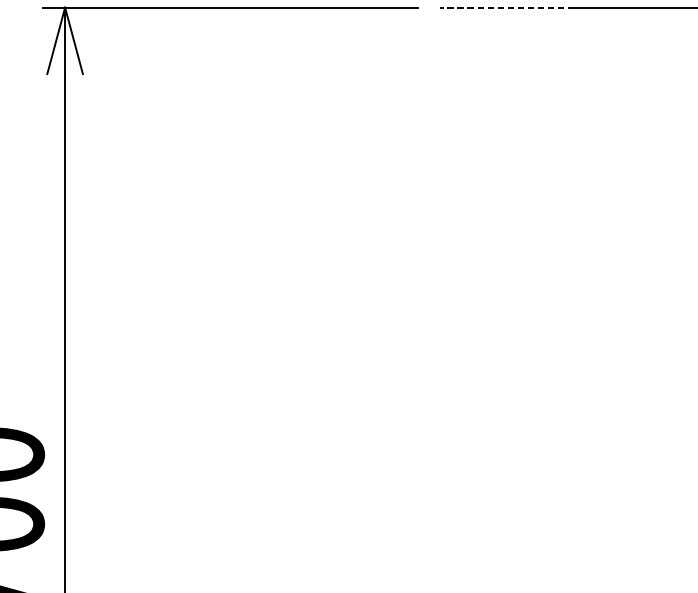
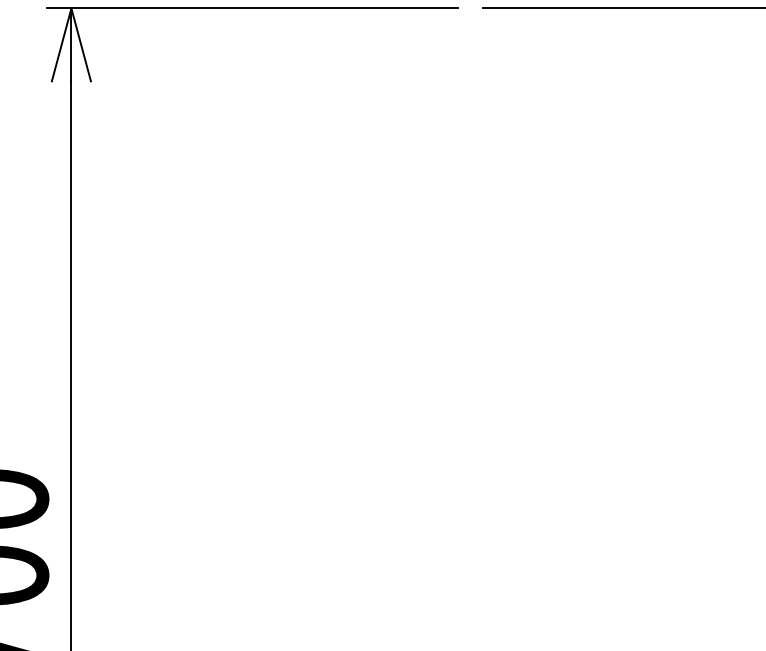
line: (507, 7) -> (556, 8), dashed -> solid

